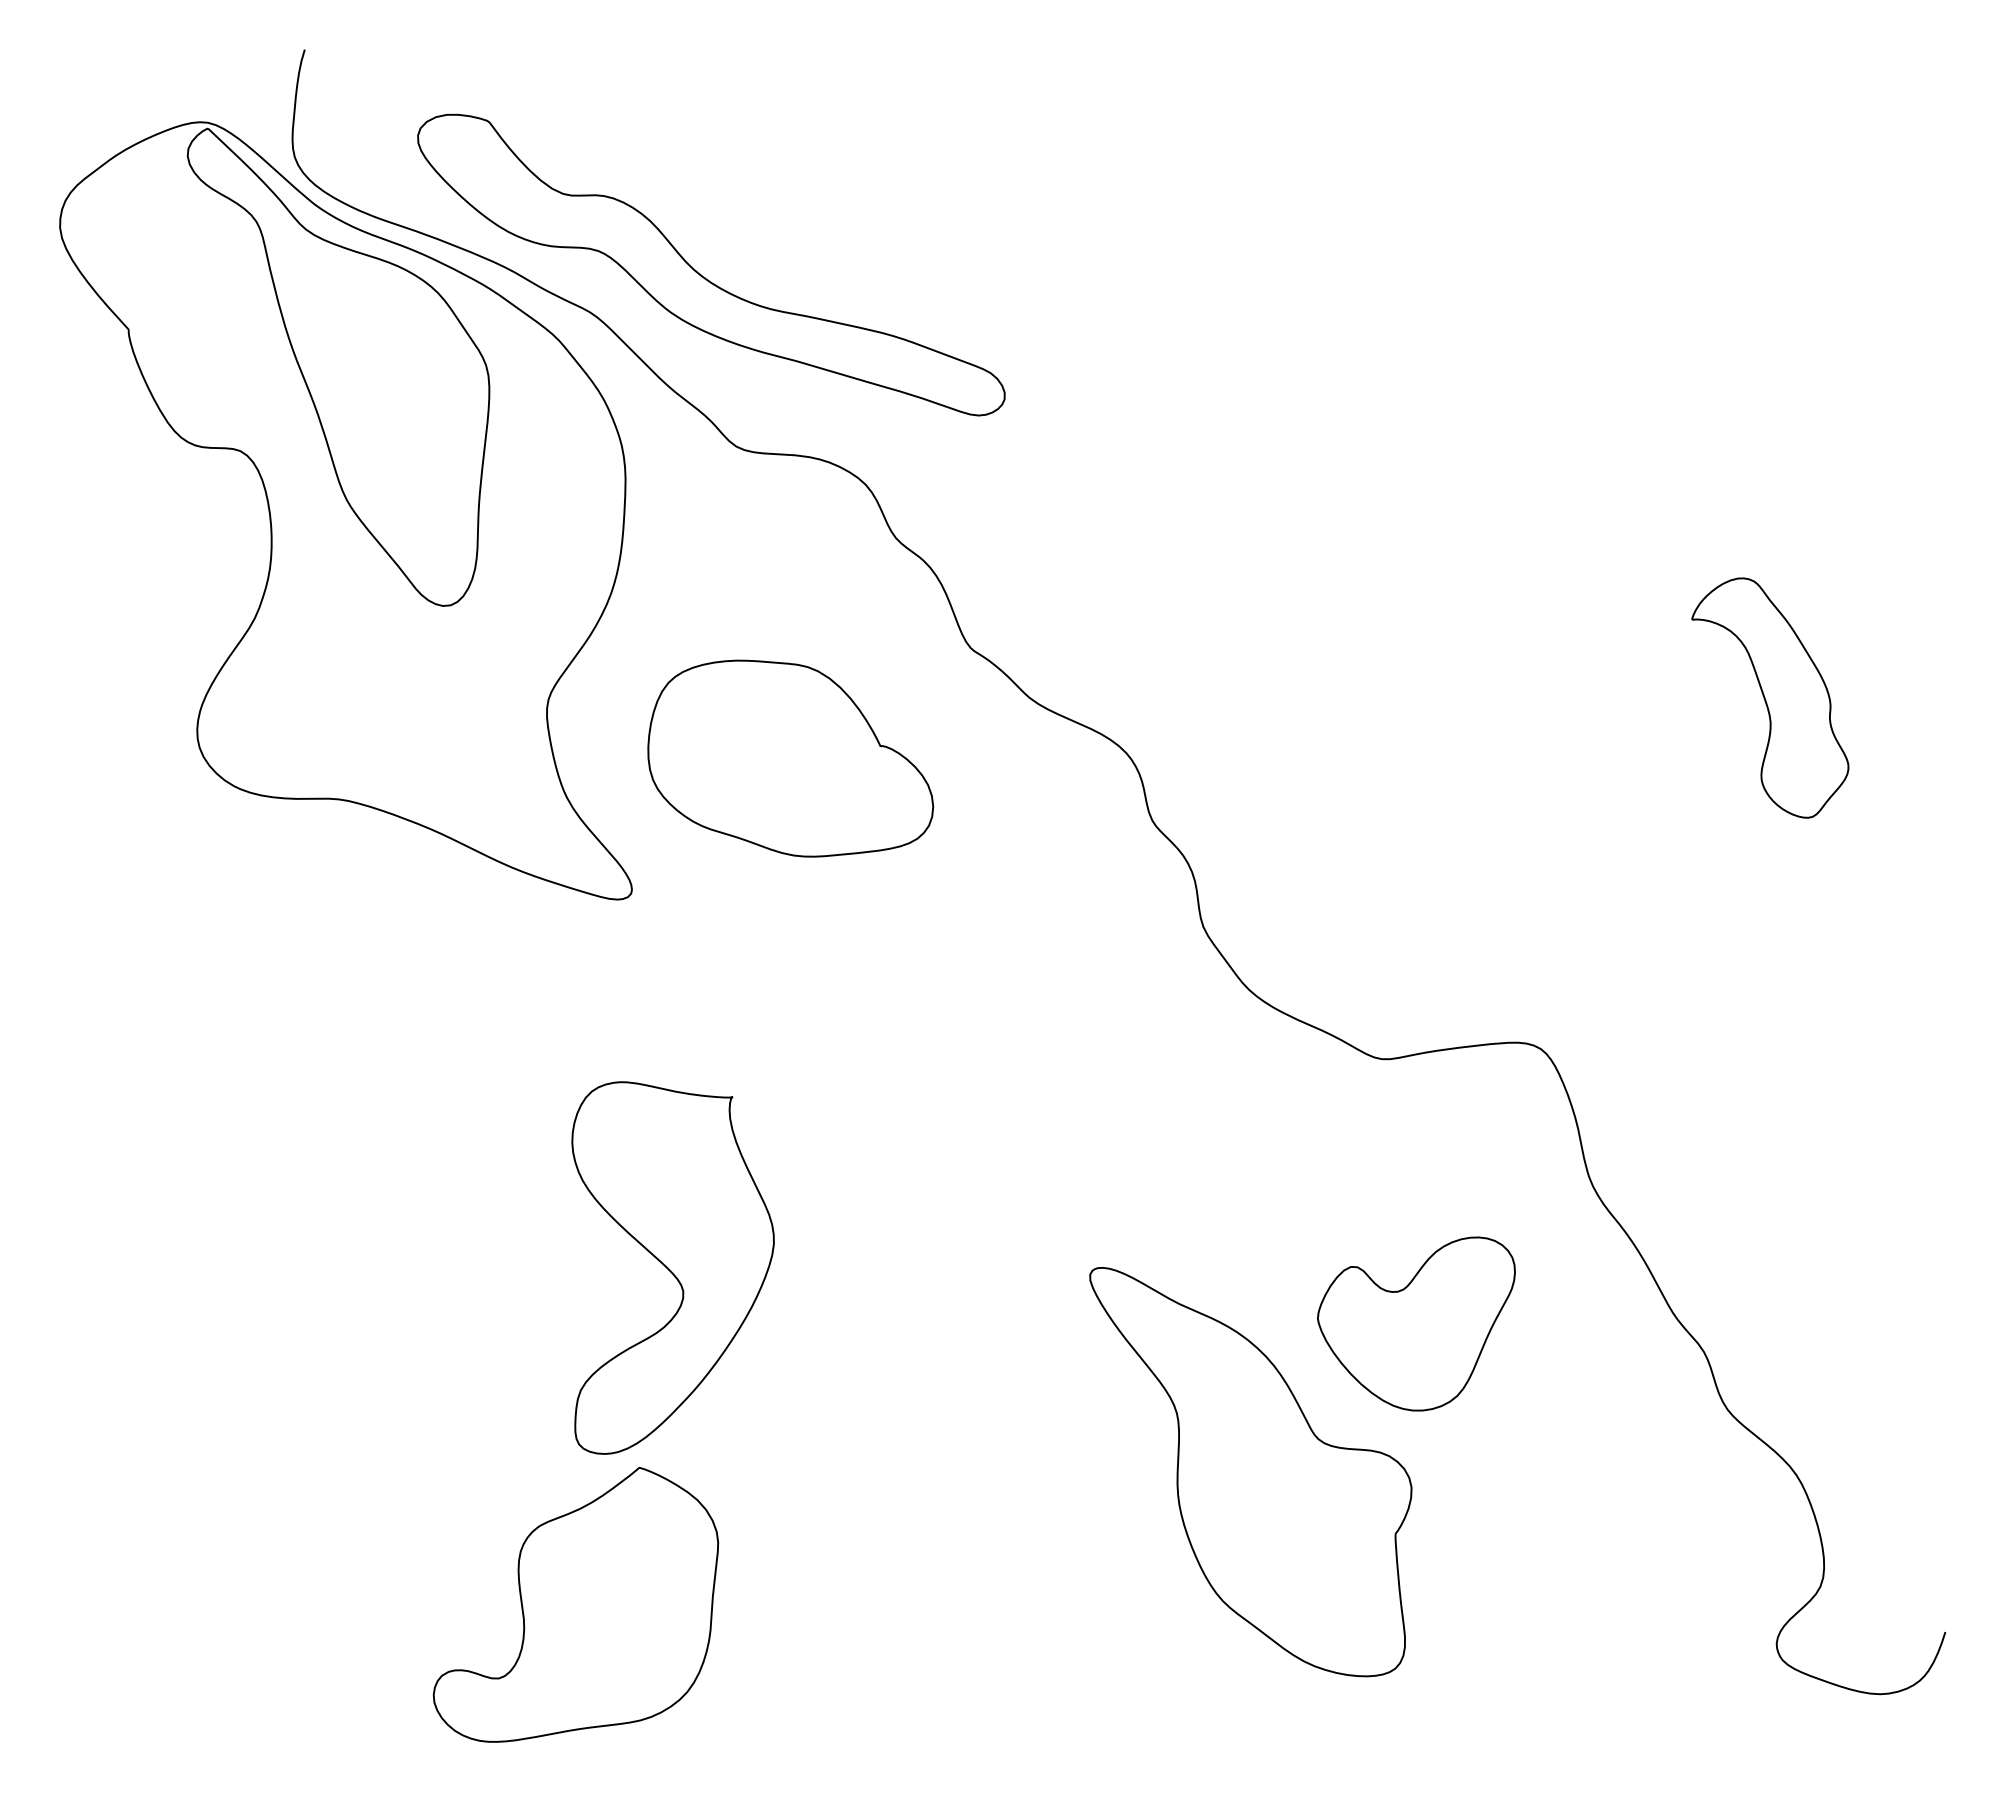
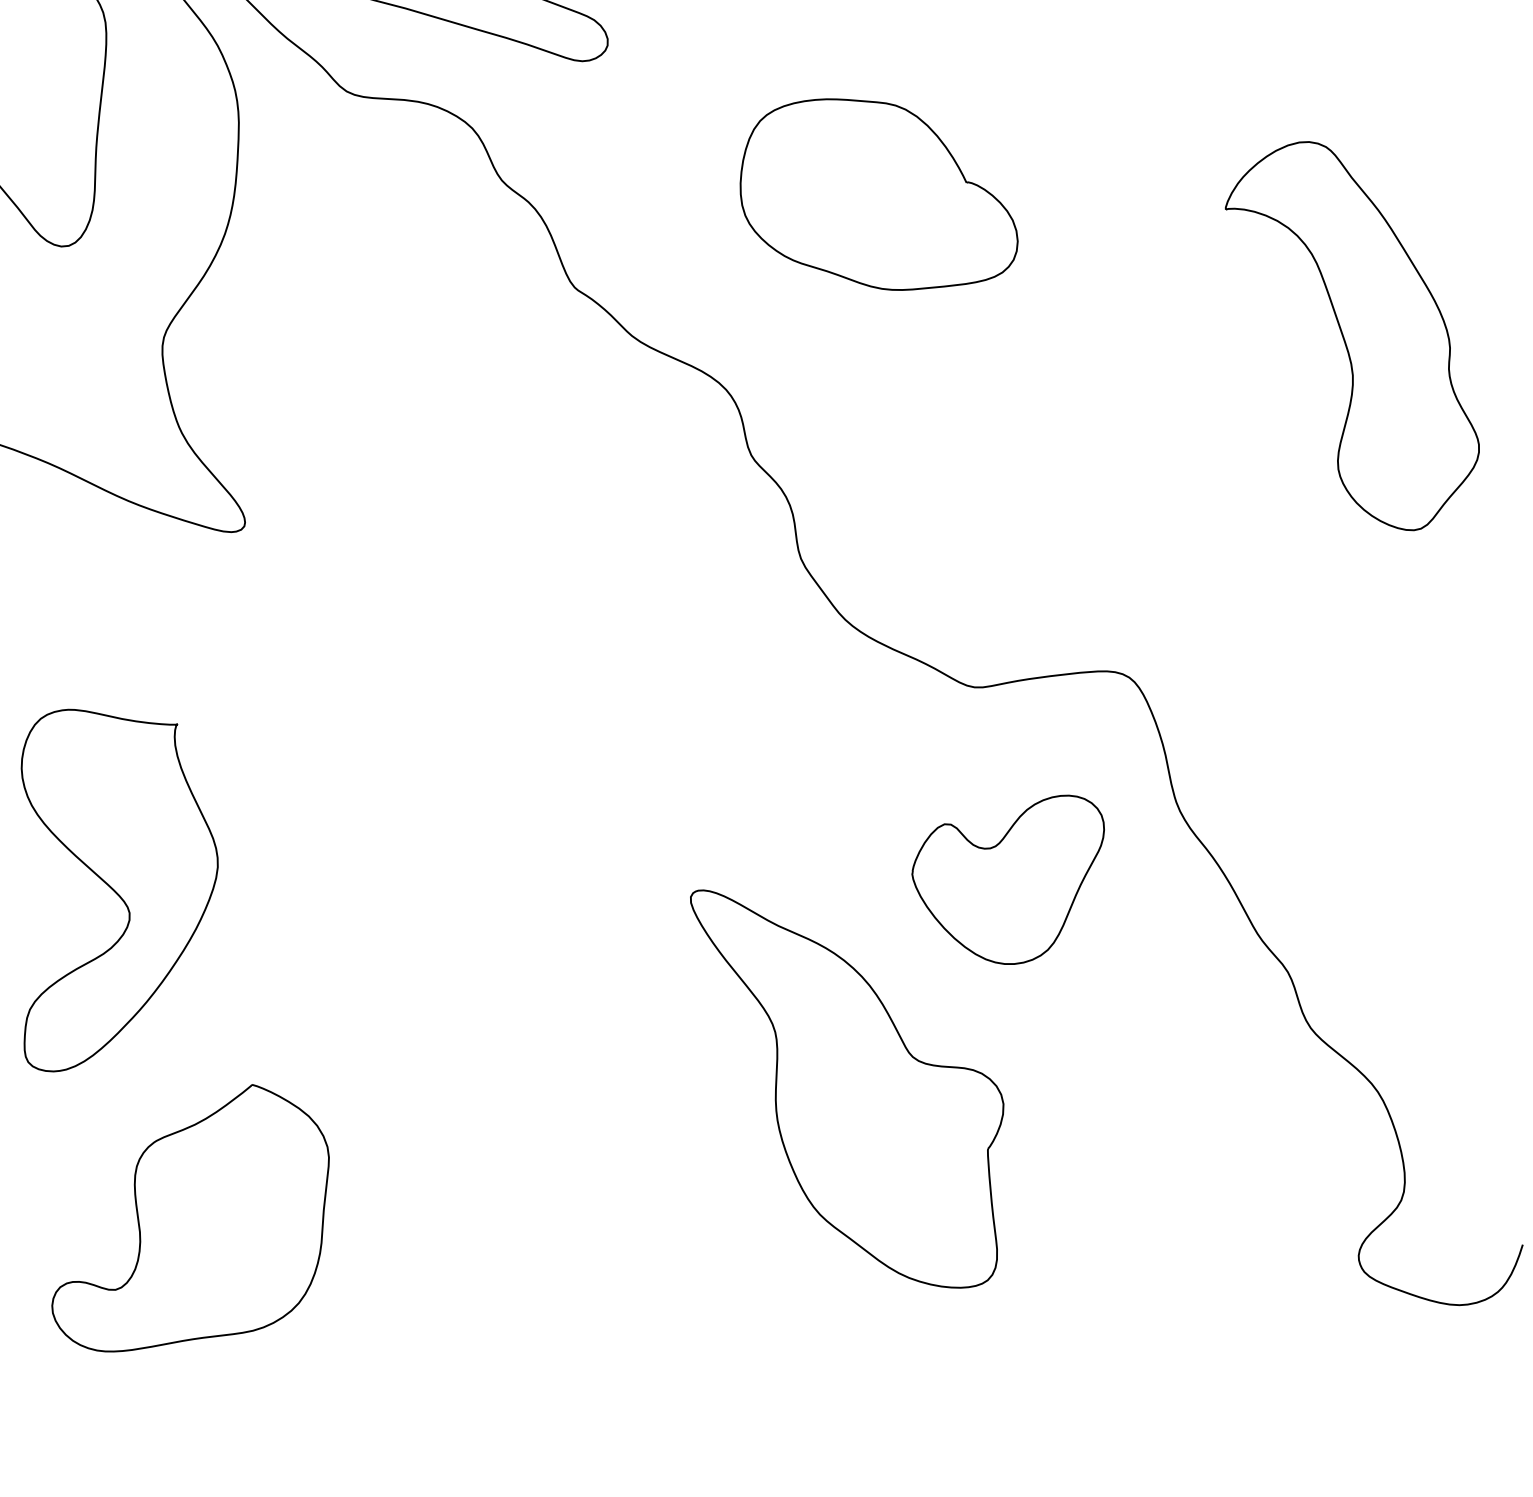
part: (1770, 697) -> (1352, 335), size x1.67
part: (790, 758) -> (878, 194), moved
part: (672, 1267) -> (119, 890), moved
part: (1416, 1323) -> (1008, 879), moved

